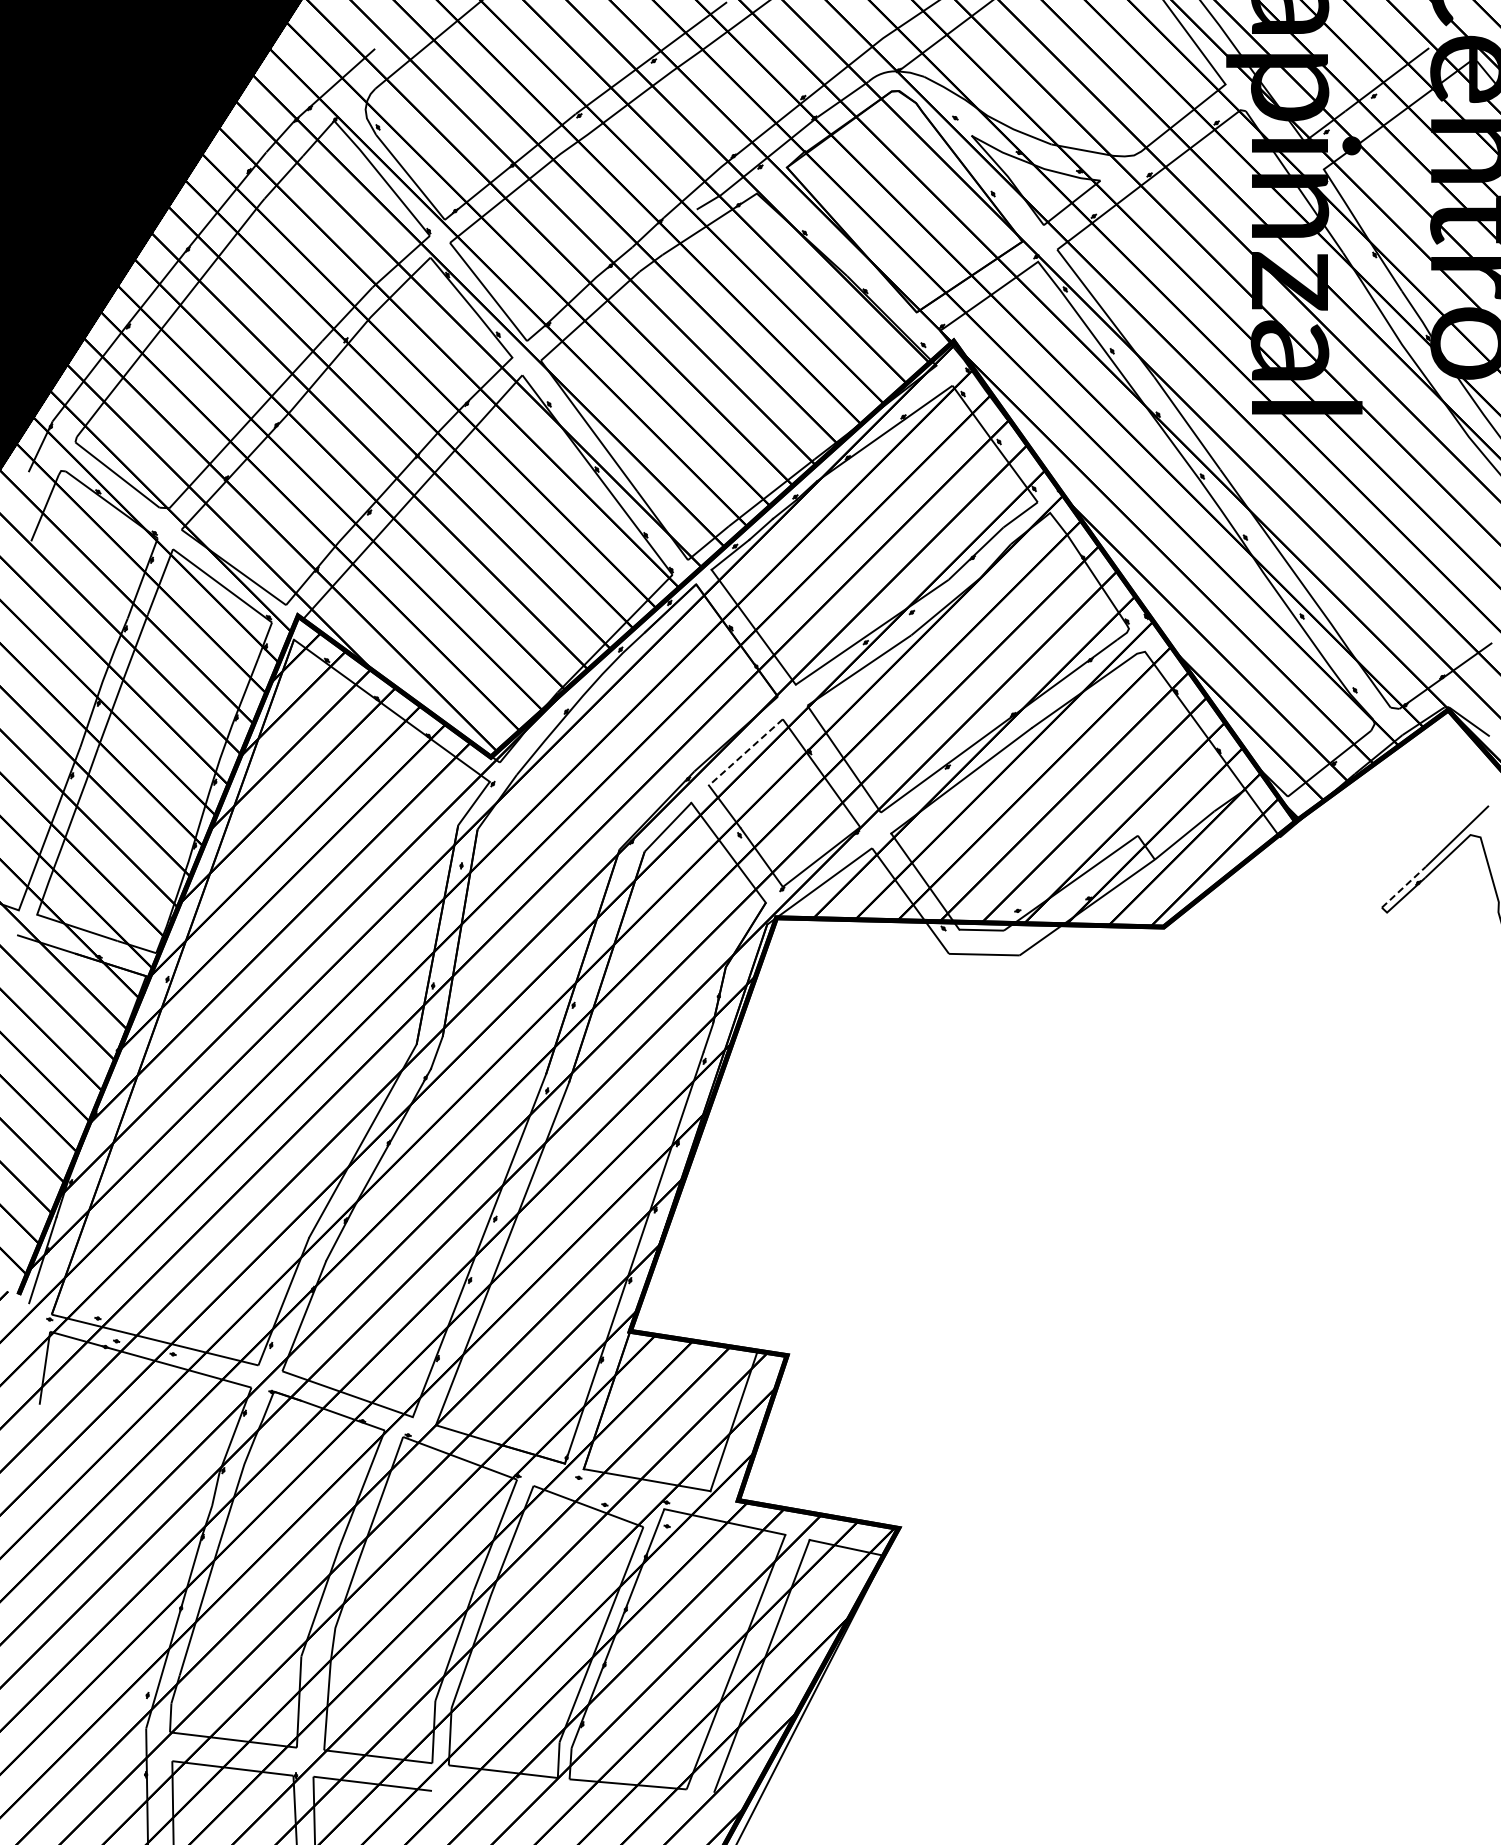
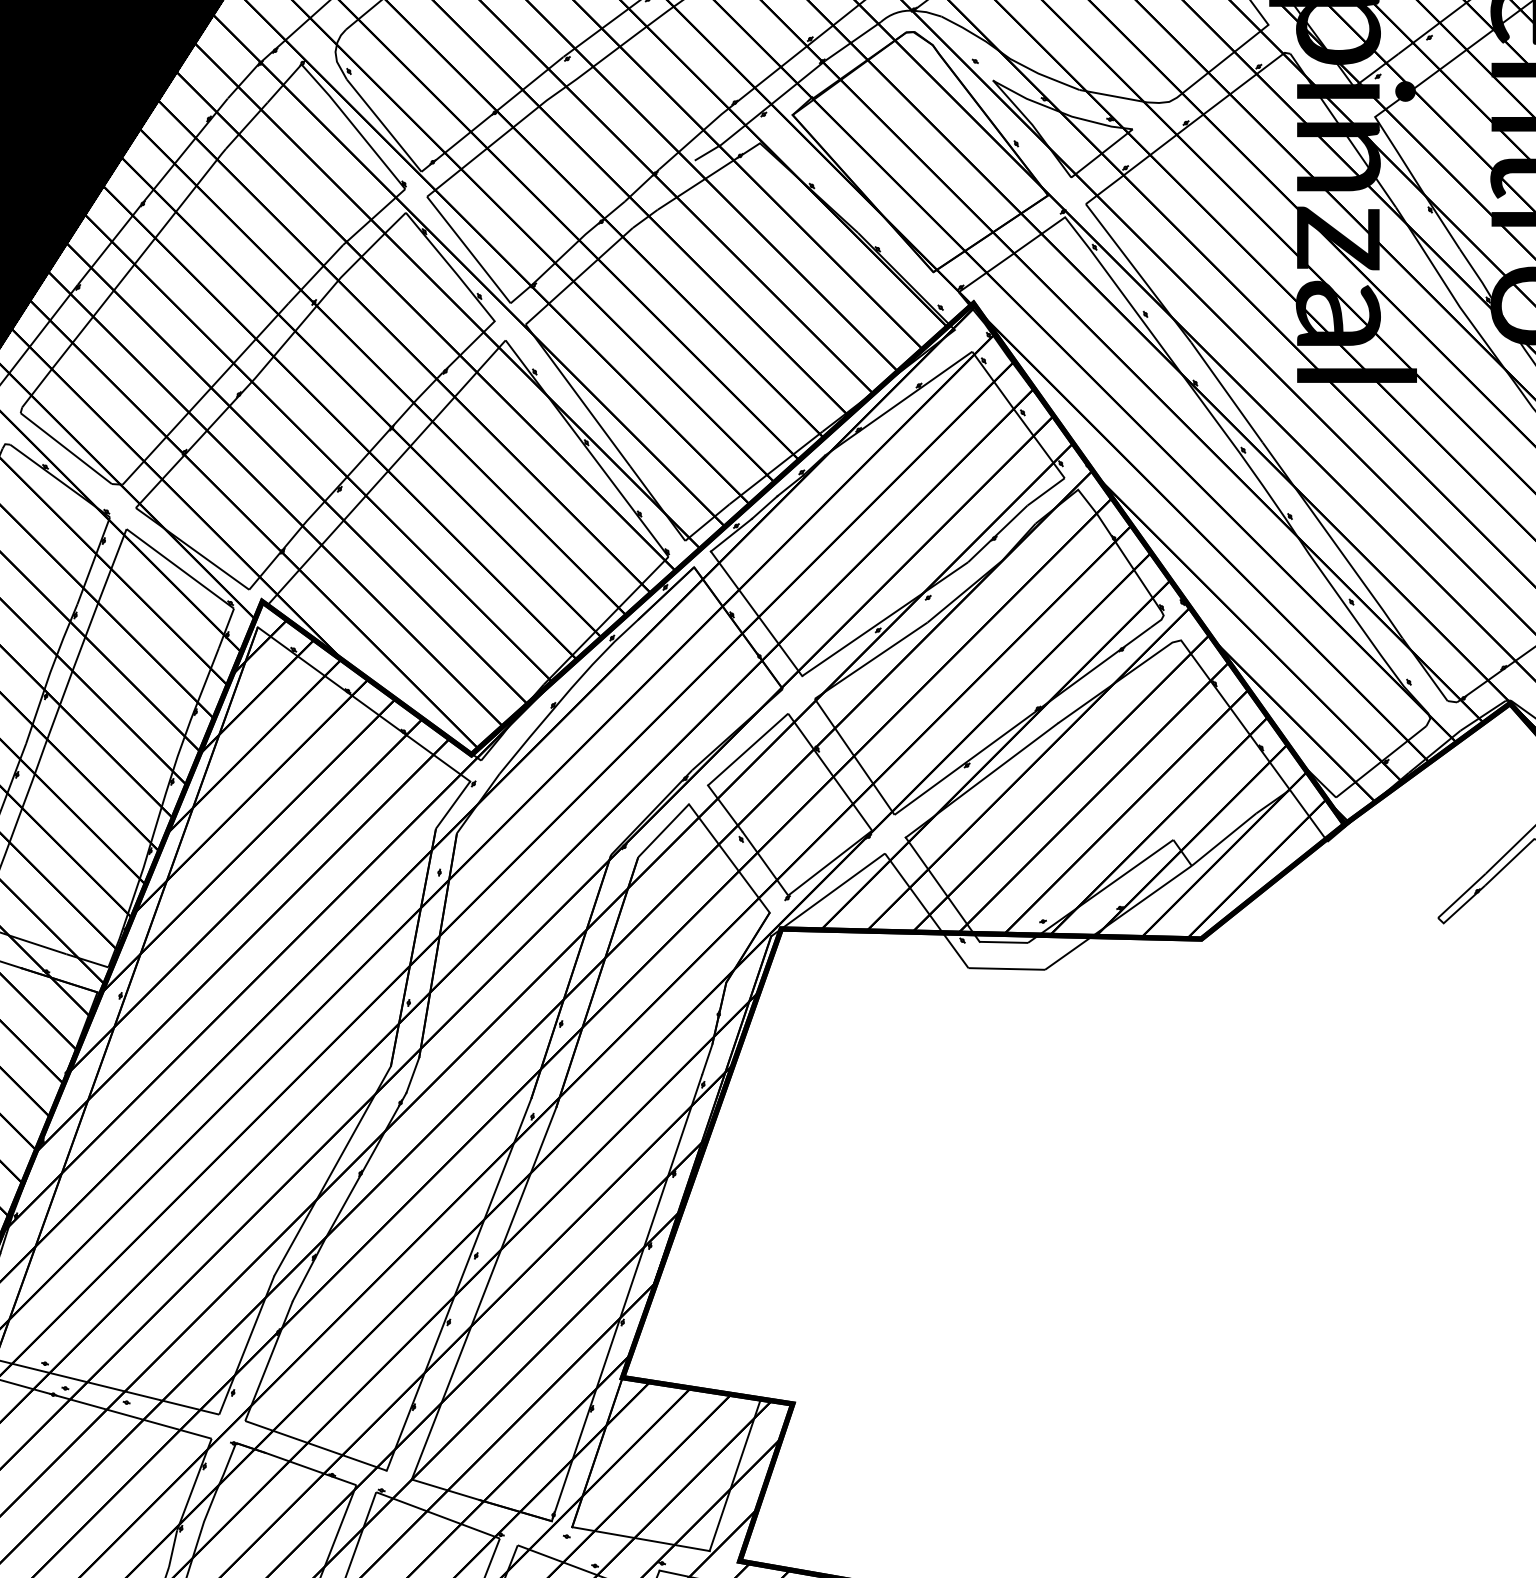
line: (745, 752) -> (747, 749), dashed -> solid
line: (1403, 887) -> (1461, 896), dashed -> solid

